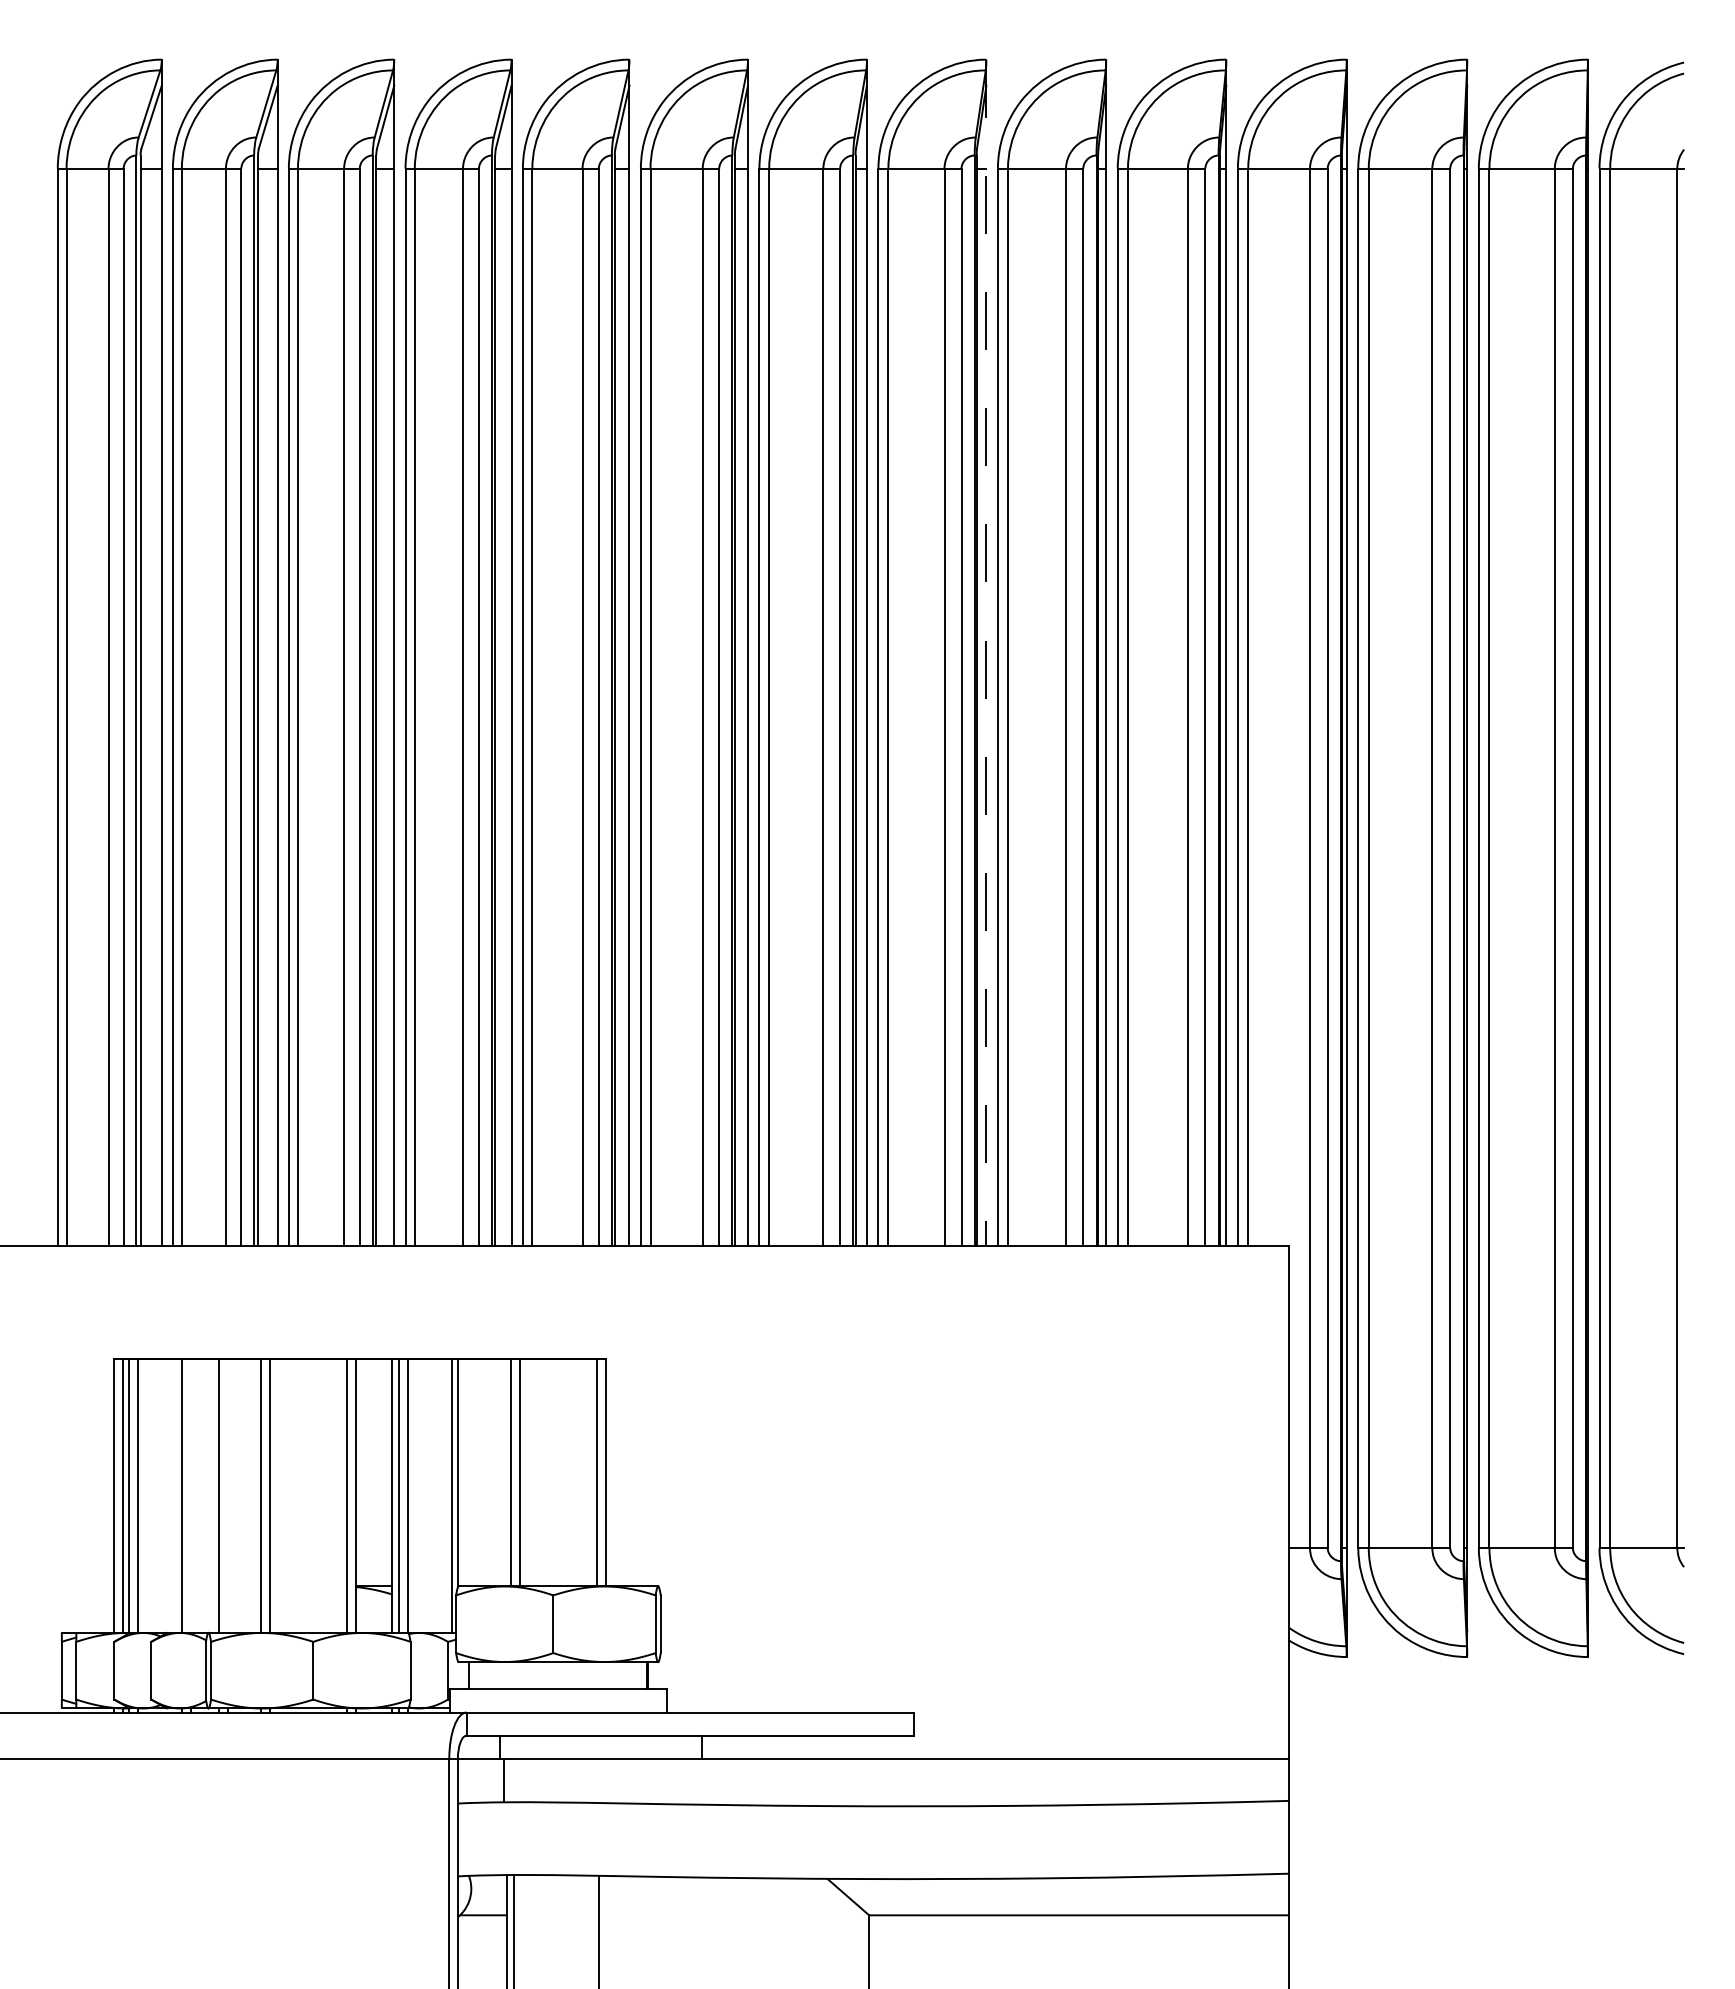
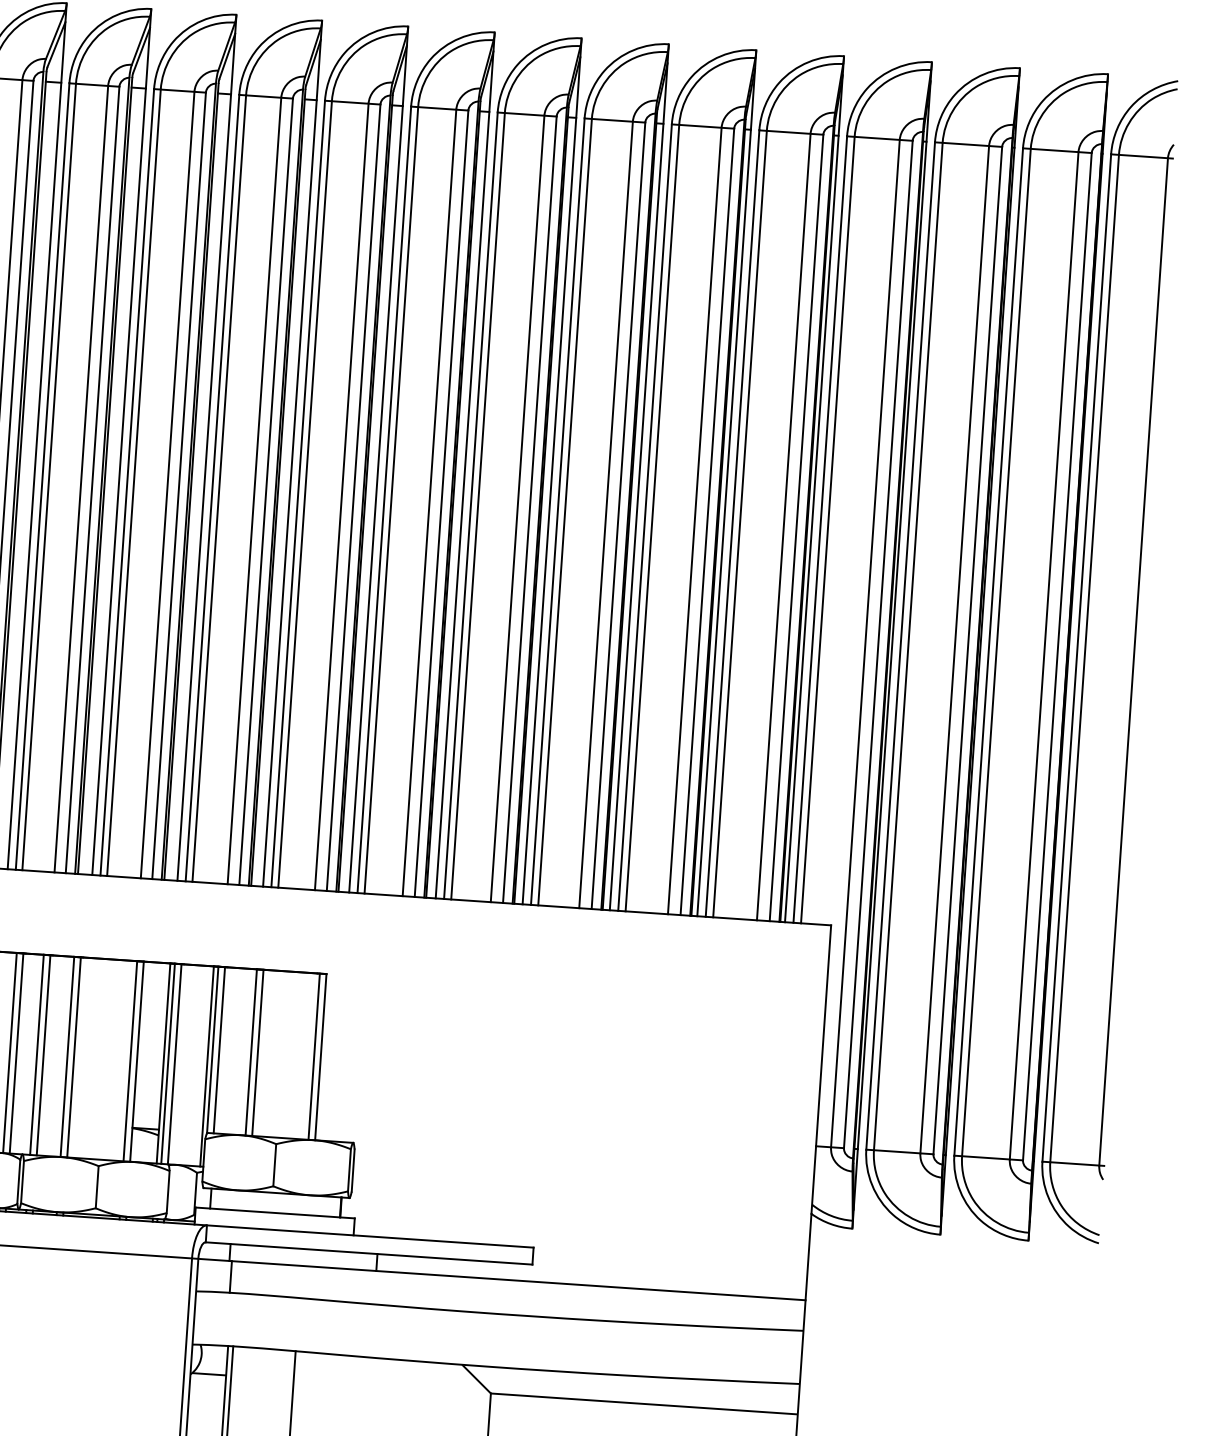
line: (986, 652) -> (639, 477), dashed -> solid
line: (467, 1472) -> (219, 1050), added
line: (191, 1495) -> (16, 1053), added
line: (228, 1495) -> (43, 1055), added

